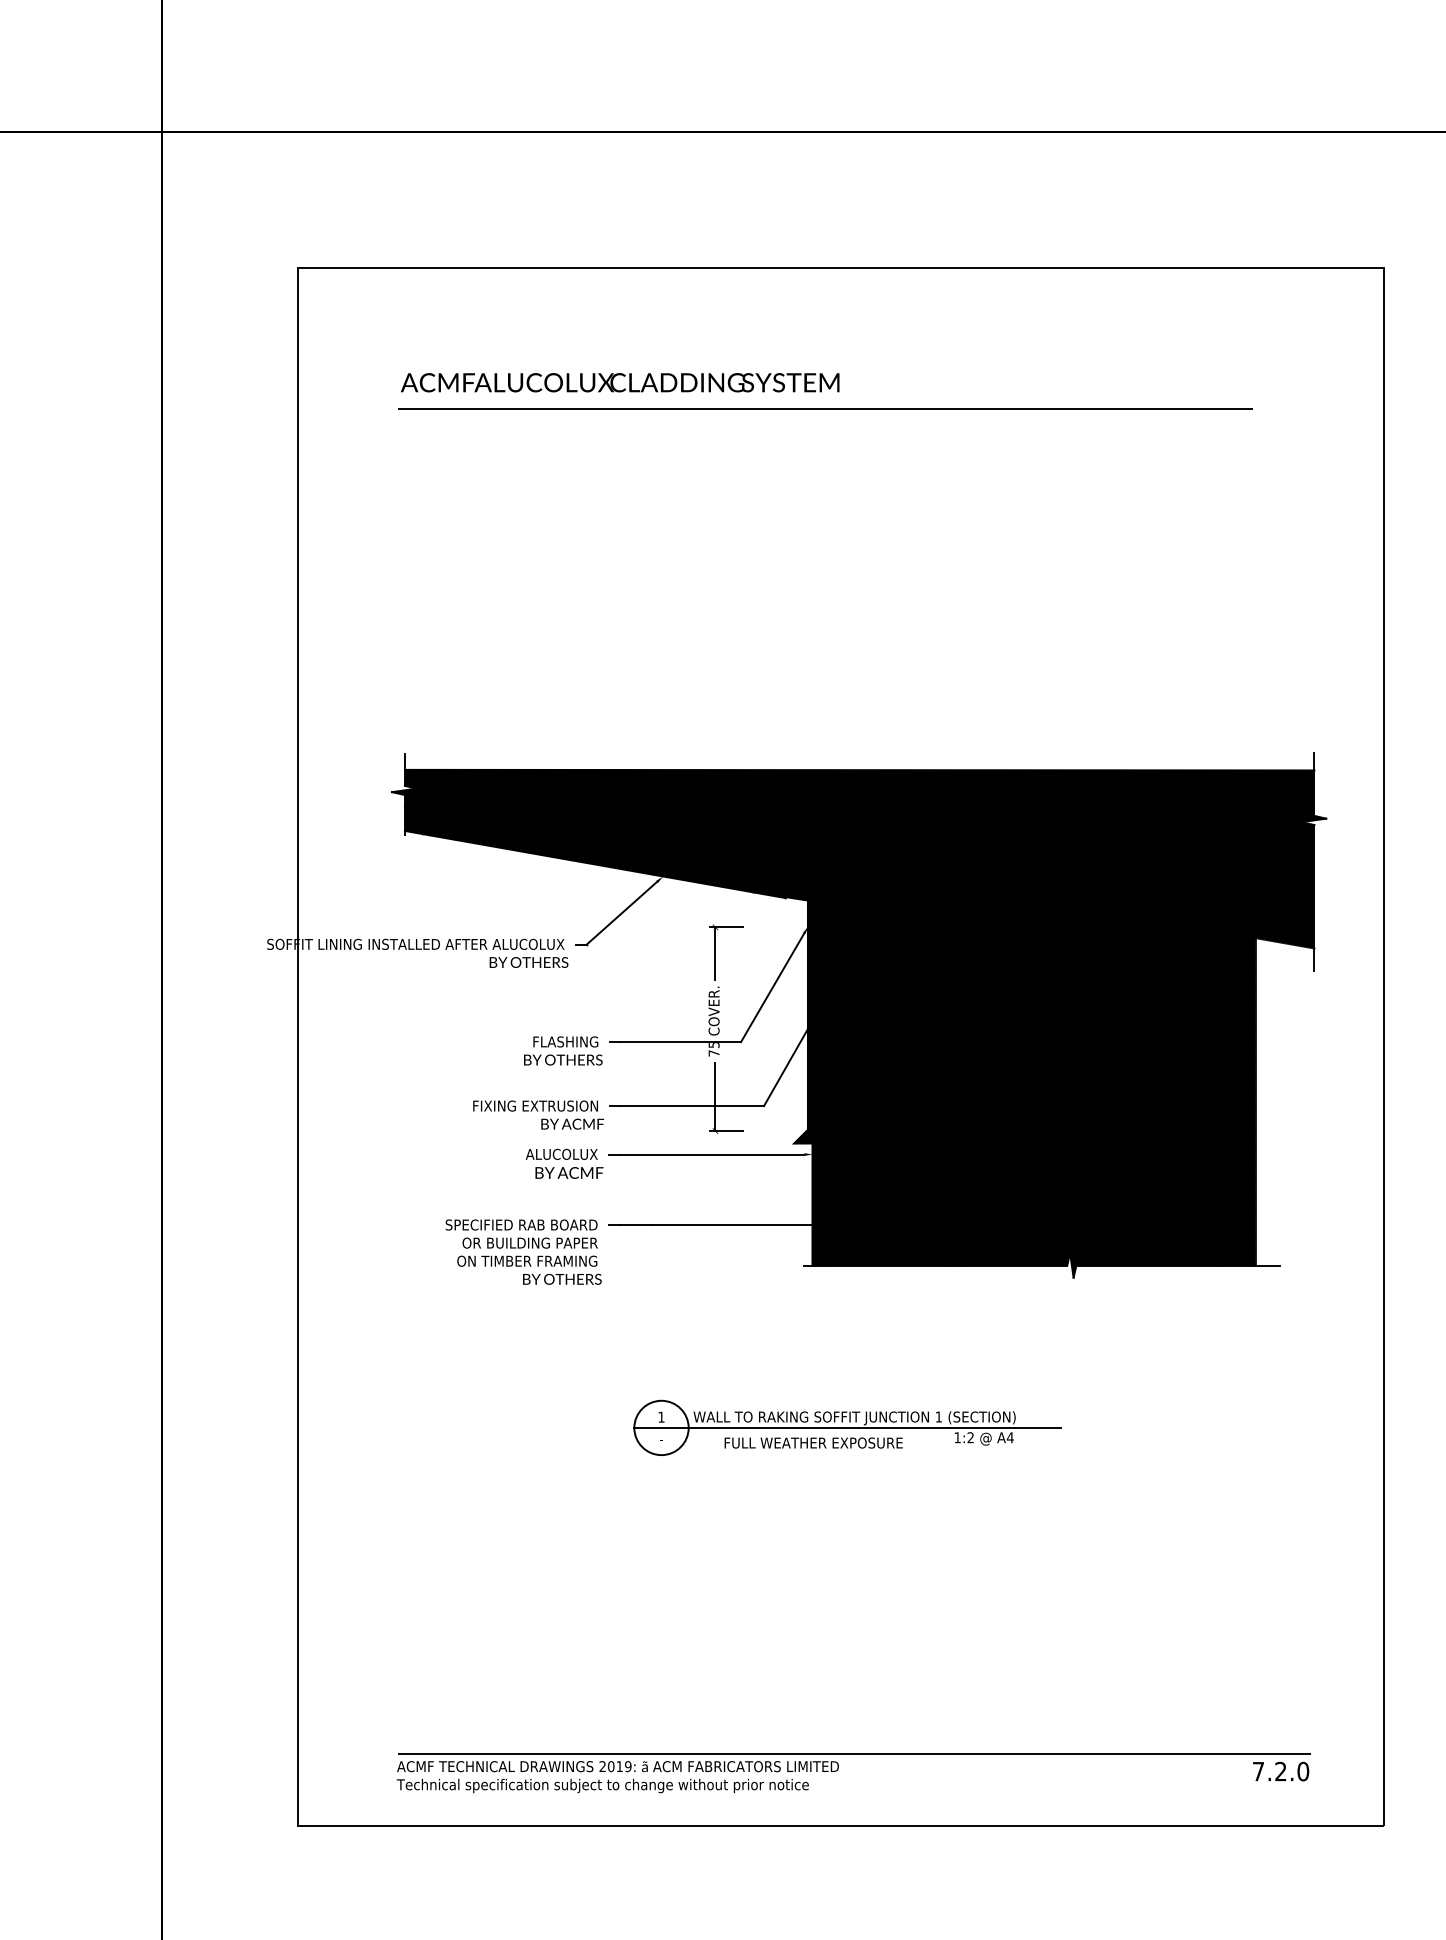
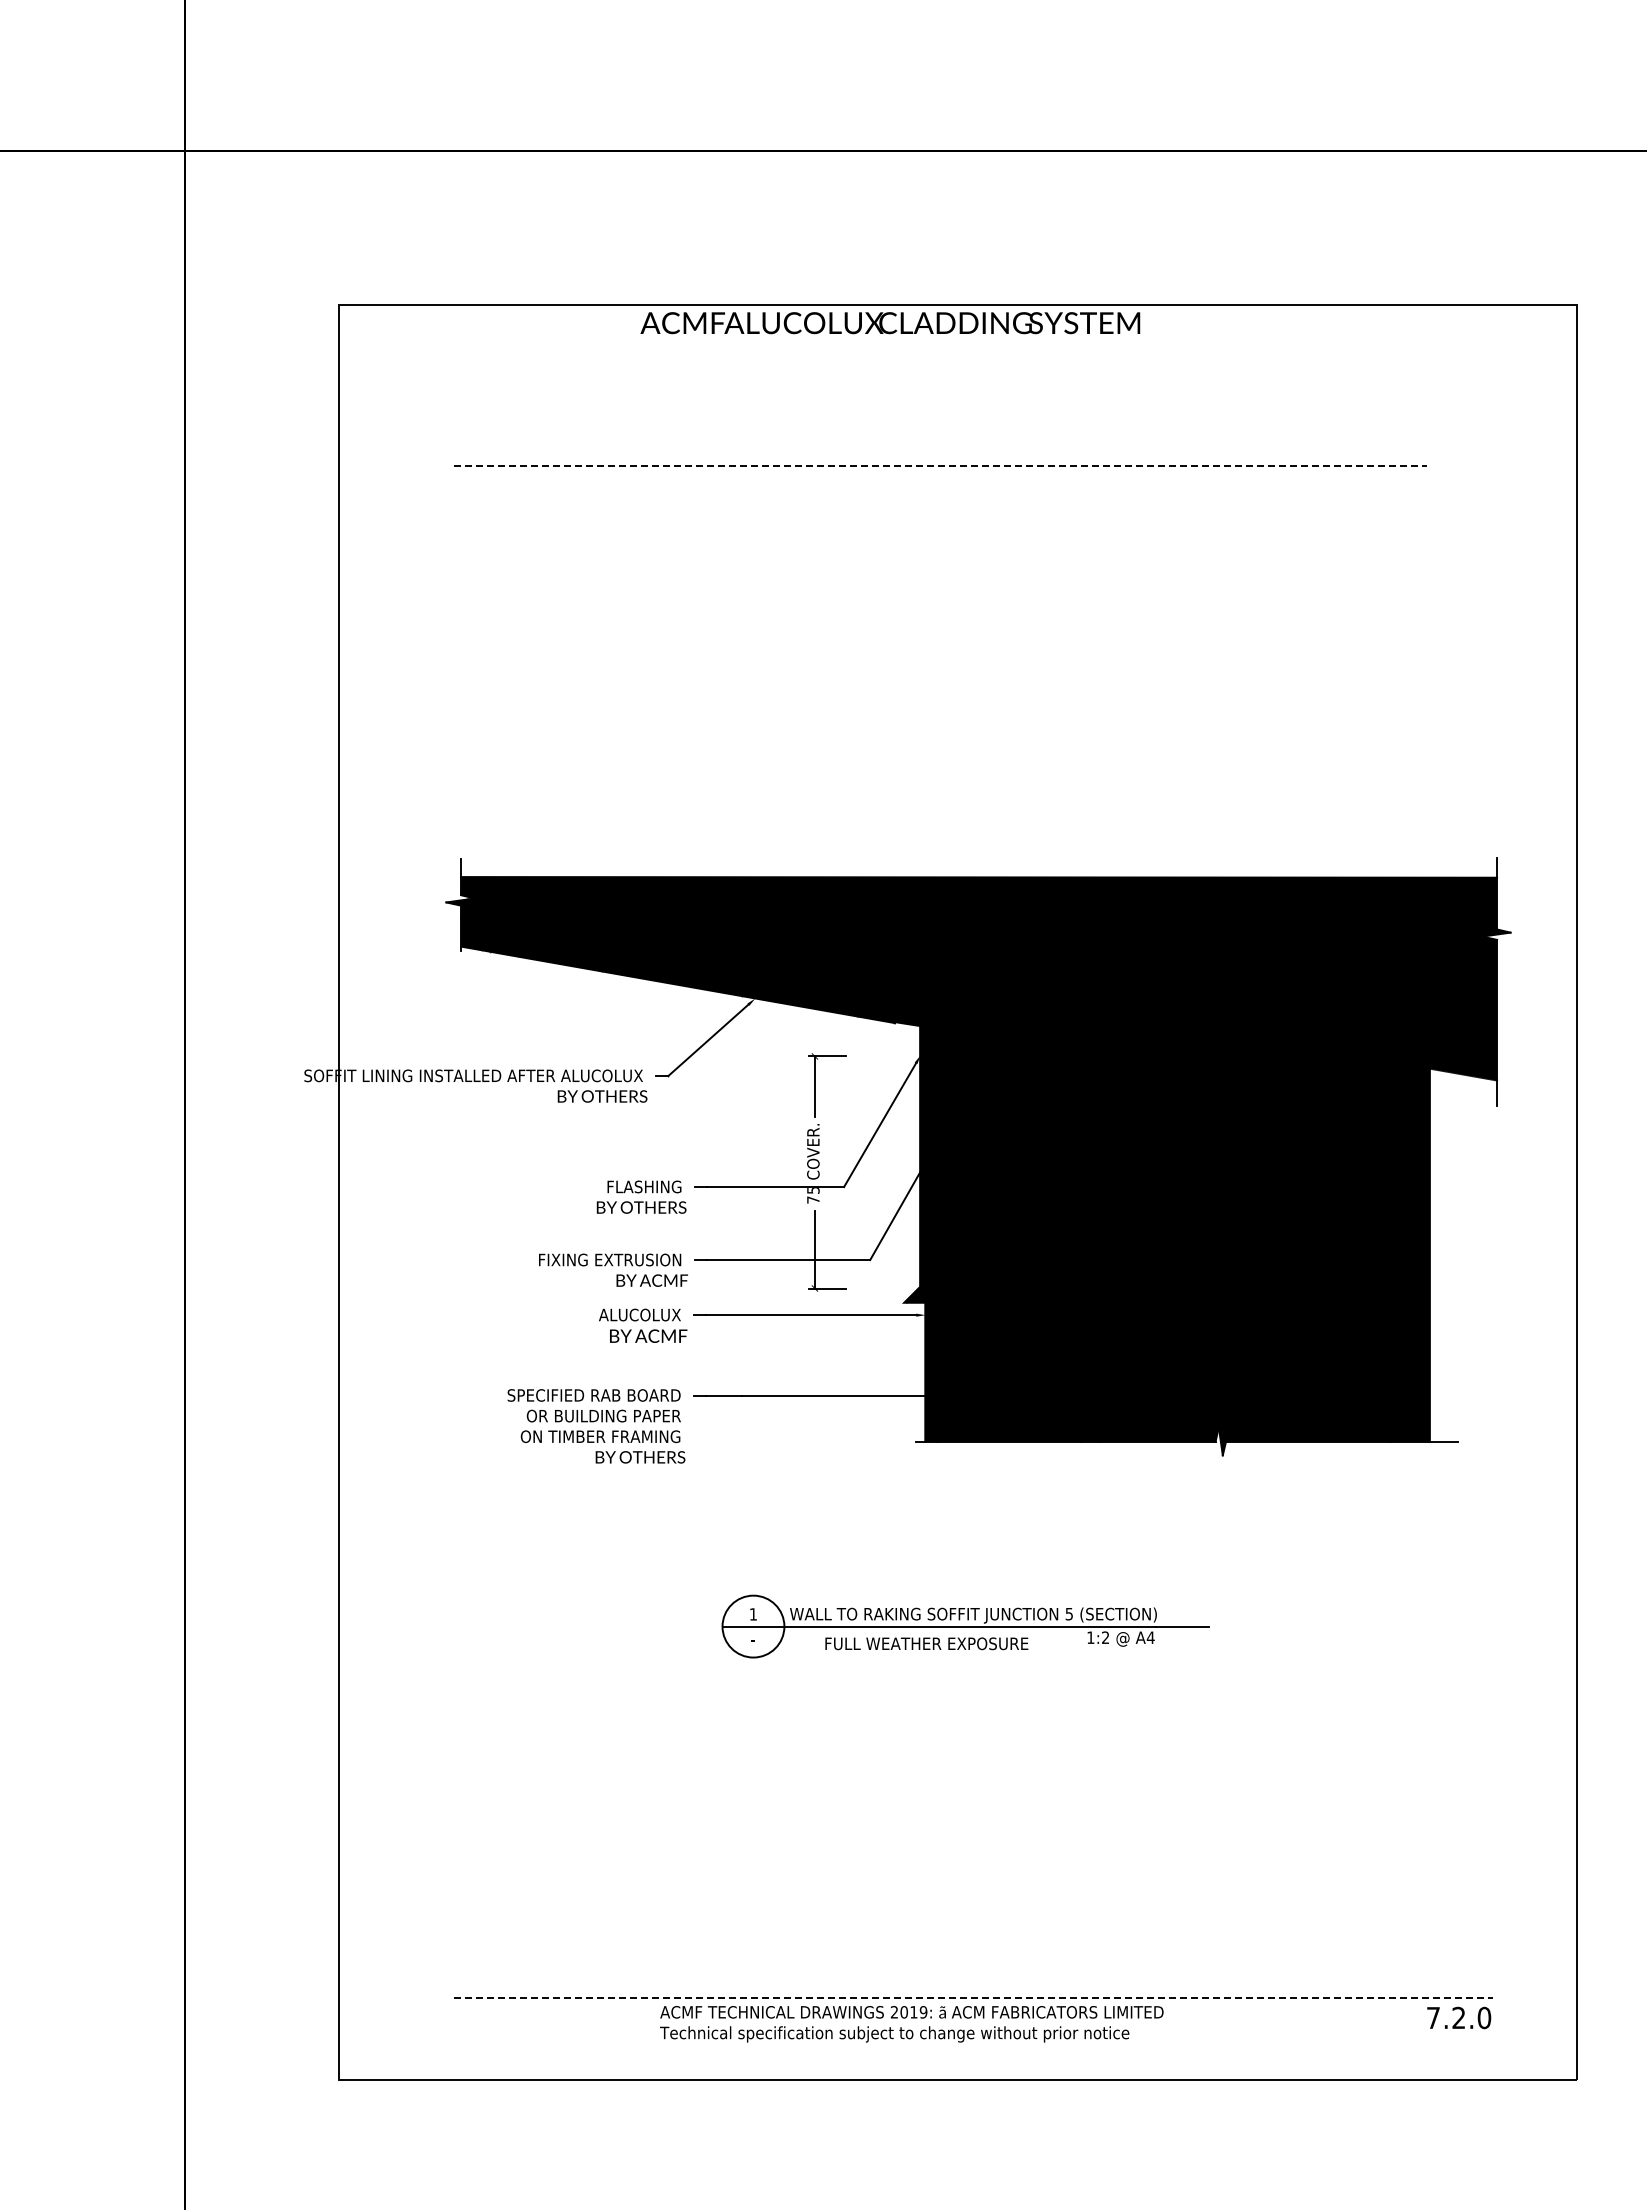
text: (620, 383) -> (890, 323), moved
line: (825, 409) -> (940, 466), solid -> dashed
text: (938, 1417) -> (1068, 1614), 1 -> 5
line: (854, 1754) -> (973, 1998), solid -> dashed
text: (617, 1777) -> (911, 2024), moved

